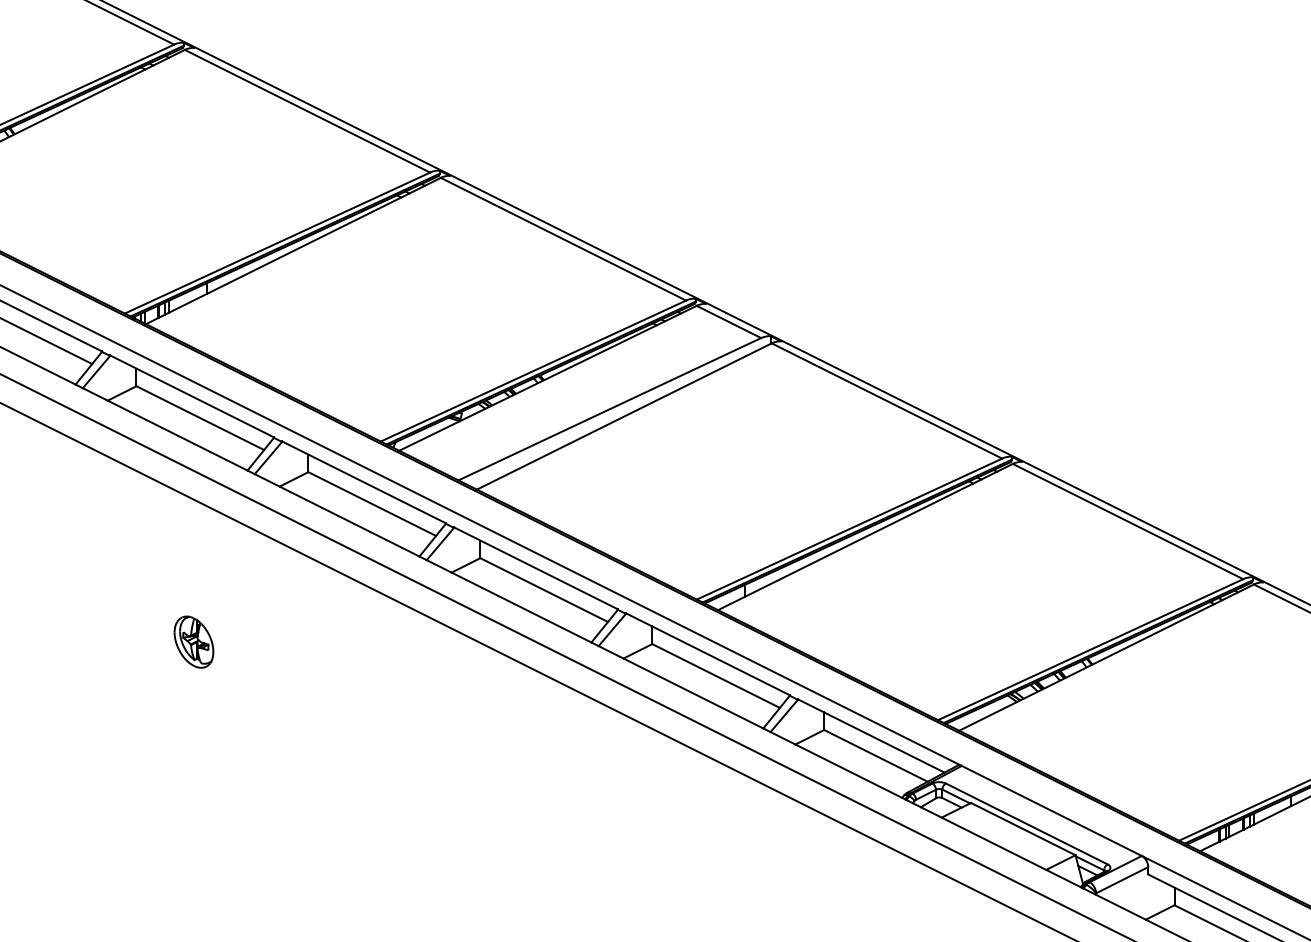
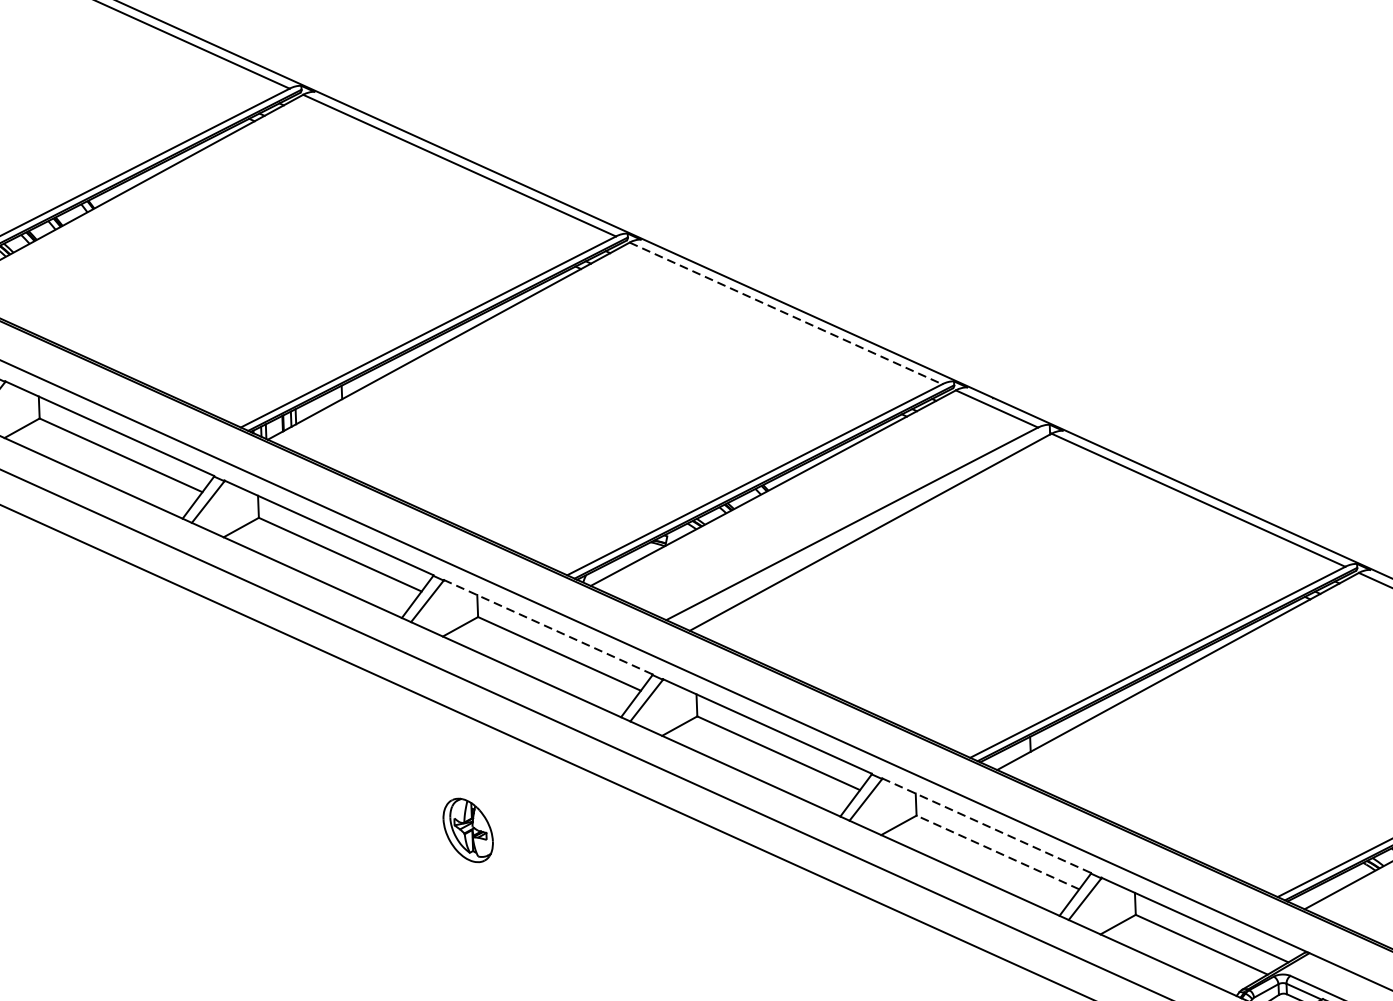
line: (563, 239) -> (786, 313), solid -> dashed
line: (363, 482) -> (547, 627), solid -> dashed
part: (193, 641) -> (467, 829), moved
line: (707, 654) -> (986, 825), solid -> dashed
line: (715, 675) -> (997, 851), solid -> dashed

